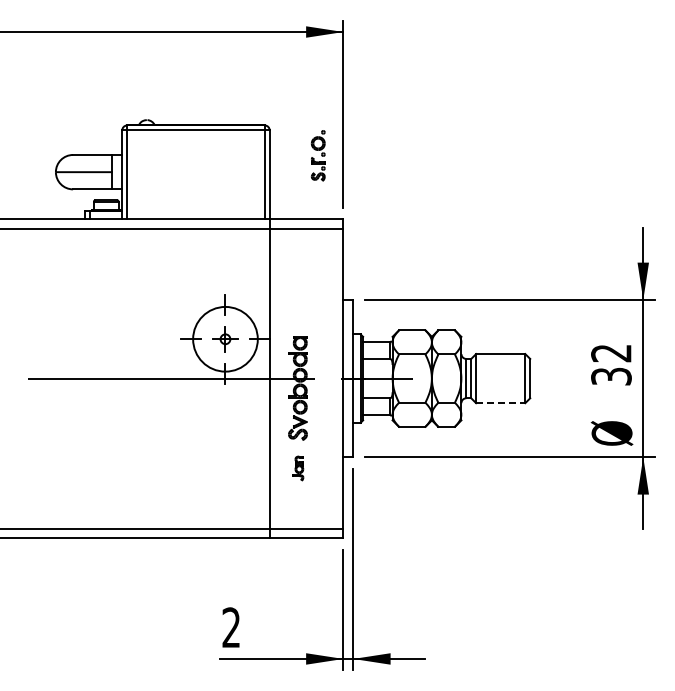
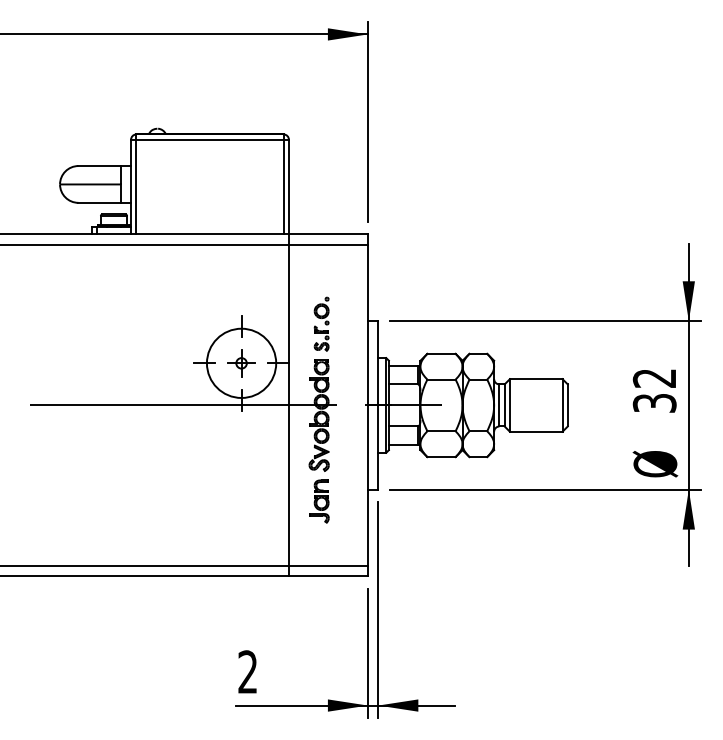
part: (317, 155) -> (320, 323), moved
line: (500, 403) -> (535, 432), dashed -> solid
part: (297, 468) -> (318, 501), size x1.67

